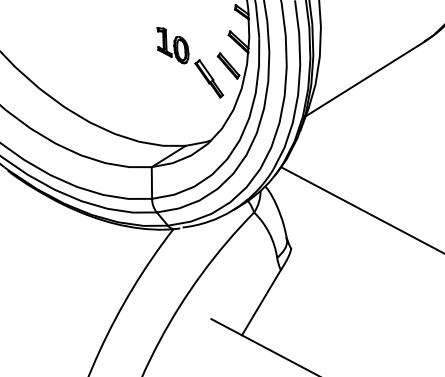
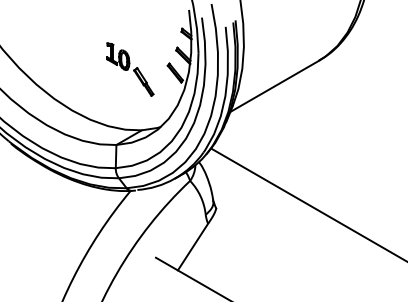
part: (190, 62) -> (130, 69), moved

